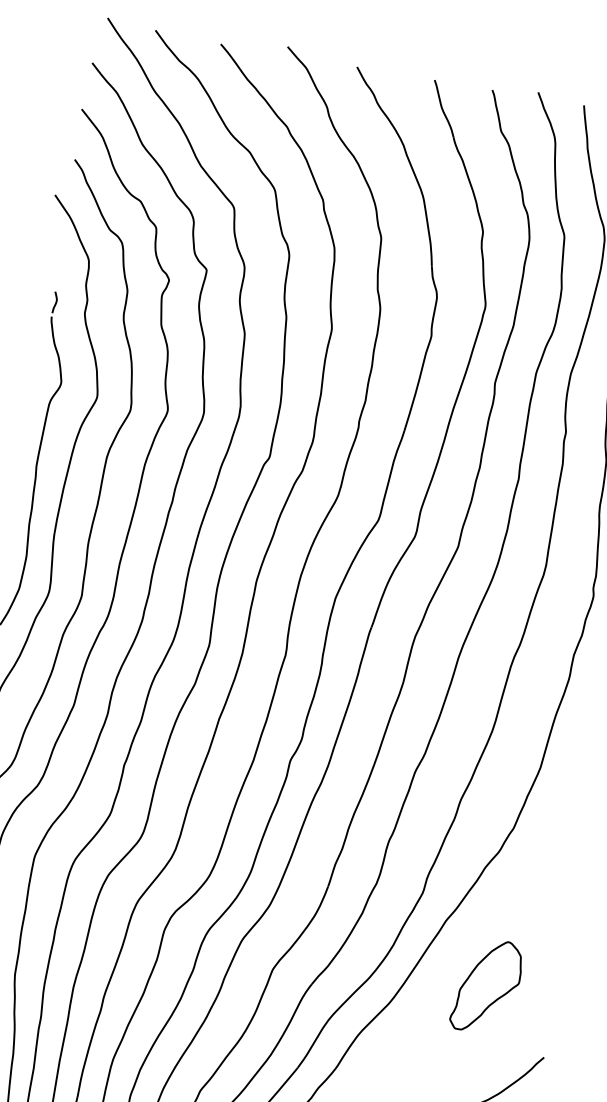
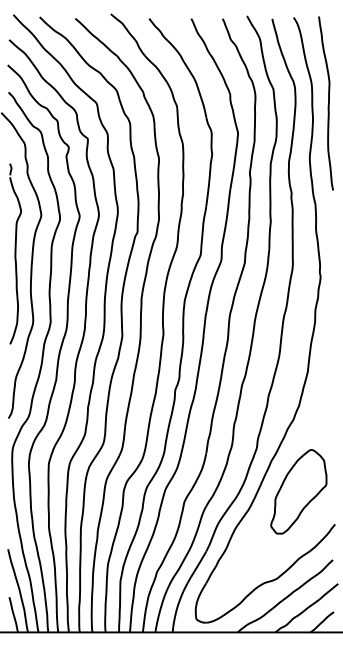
part: (486, 985) -> (298, 491), size x1.67

